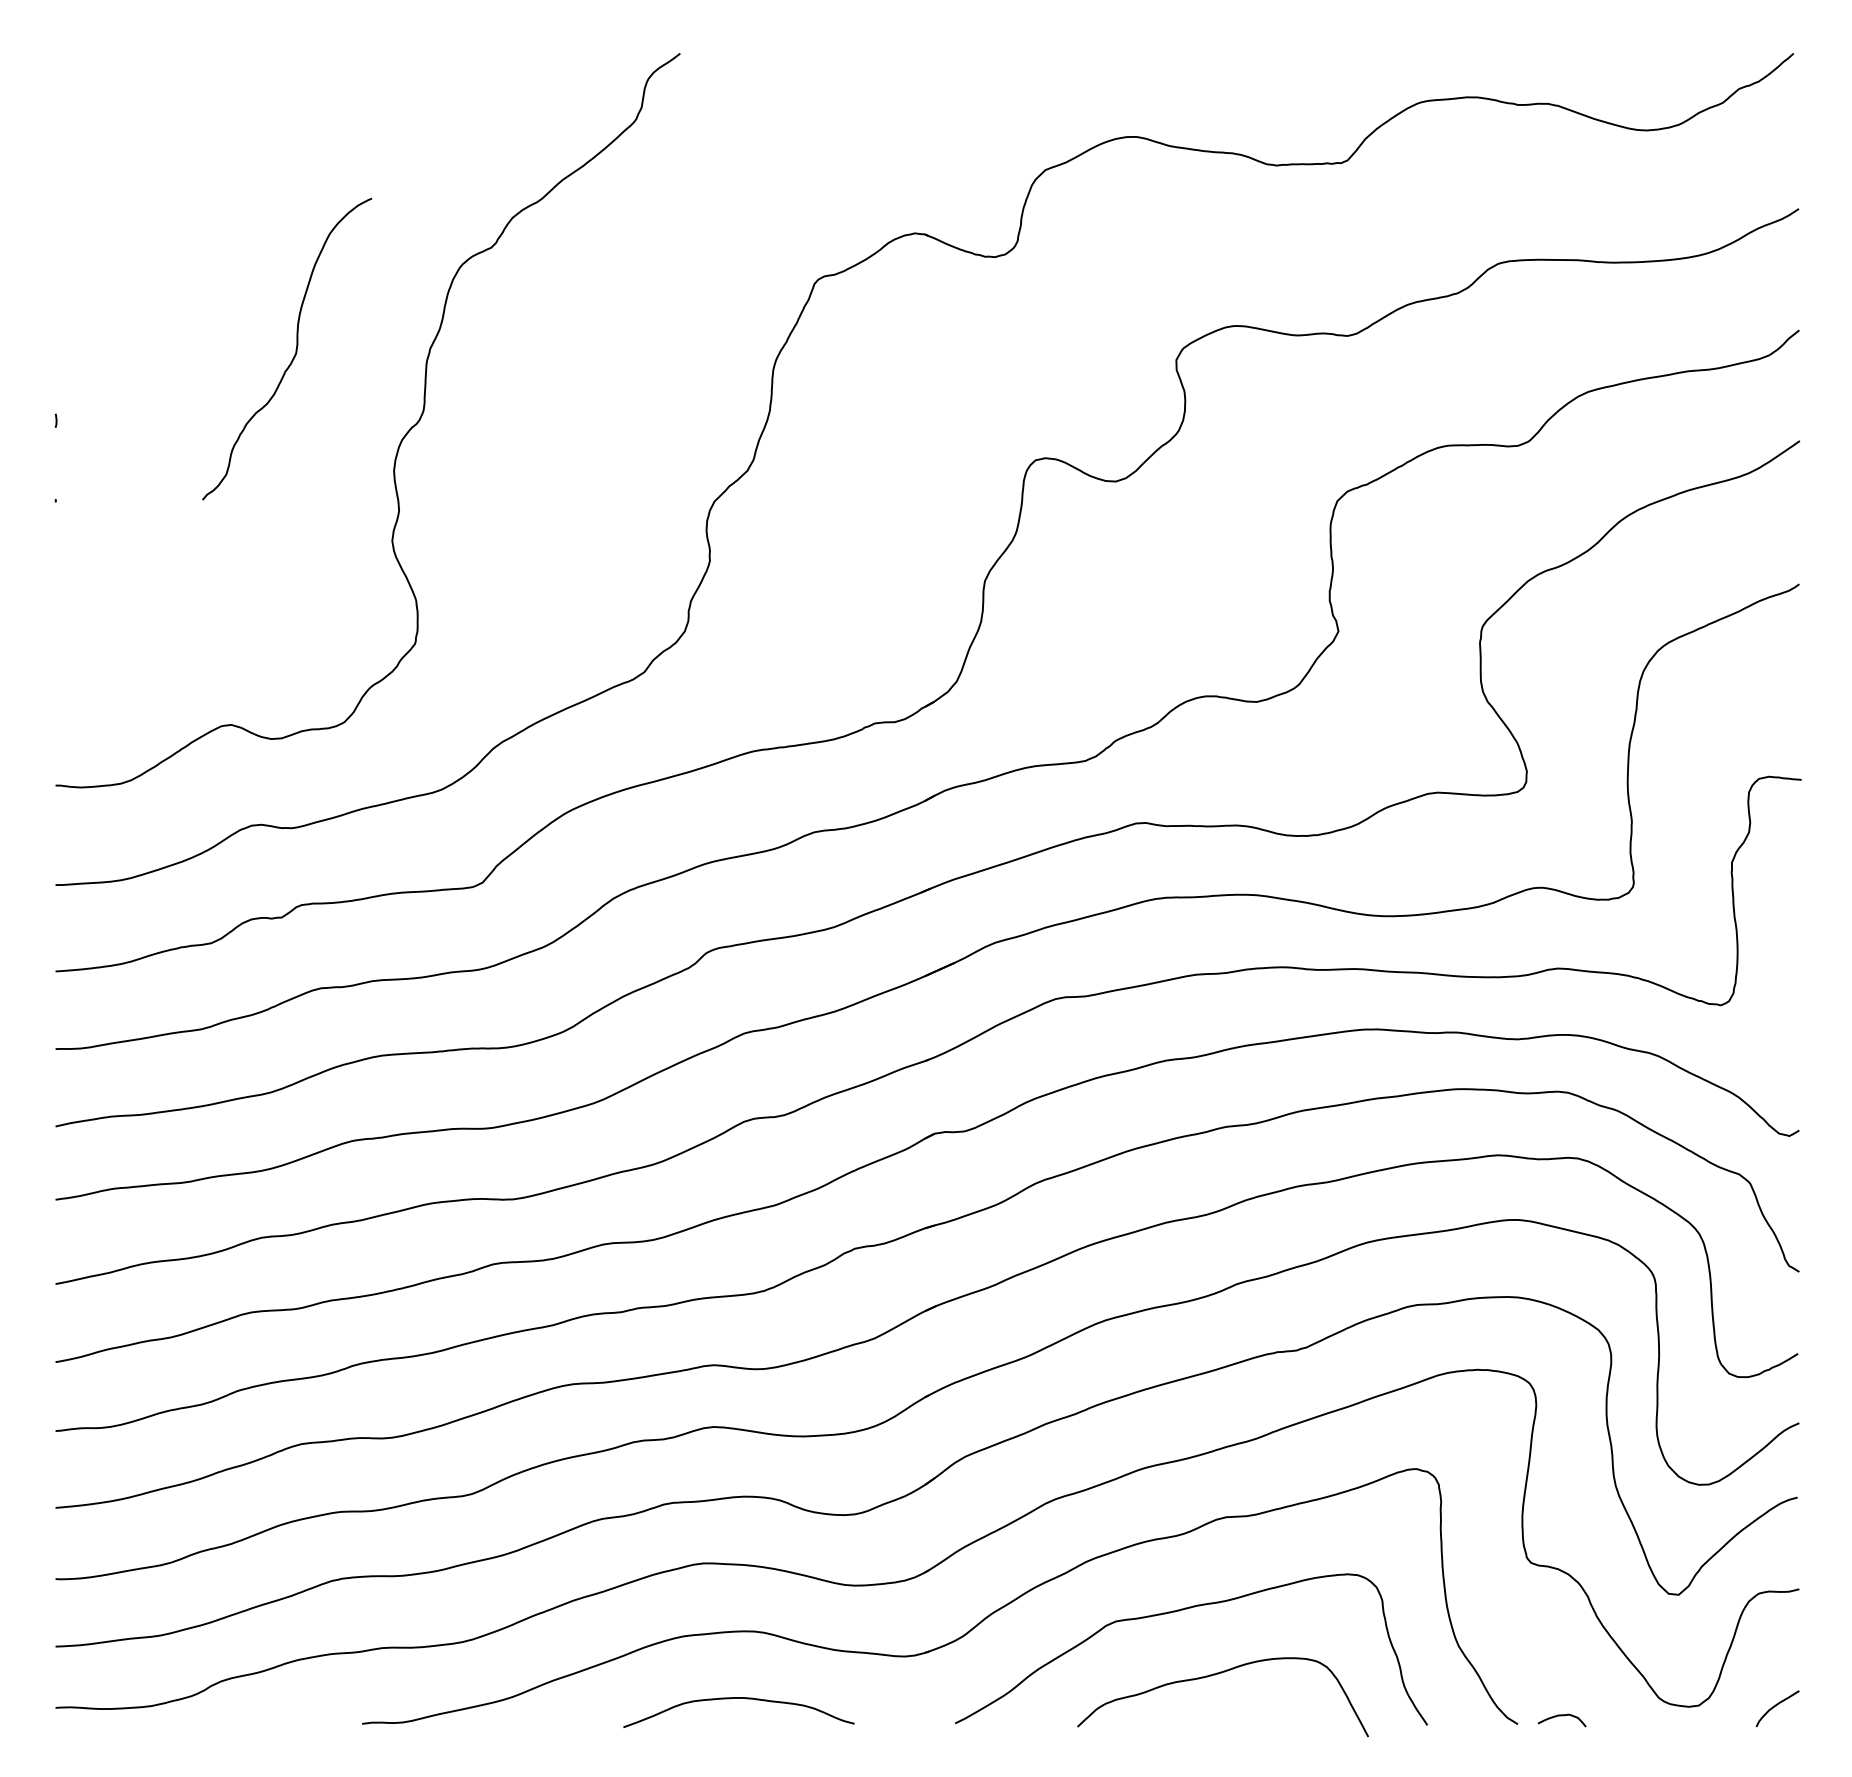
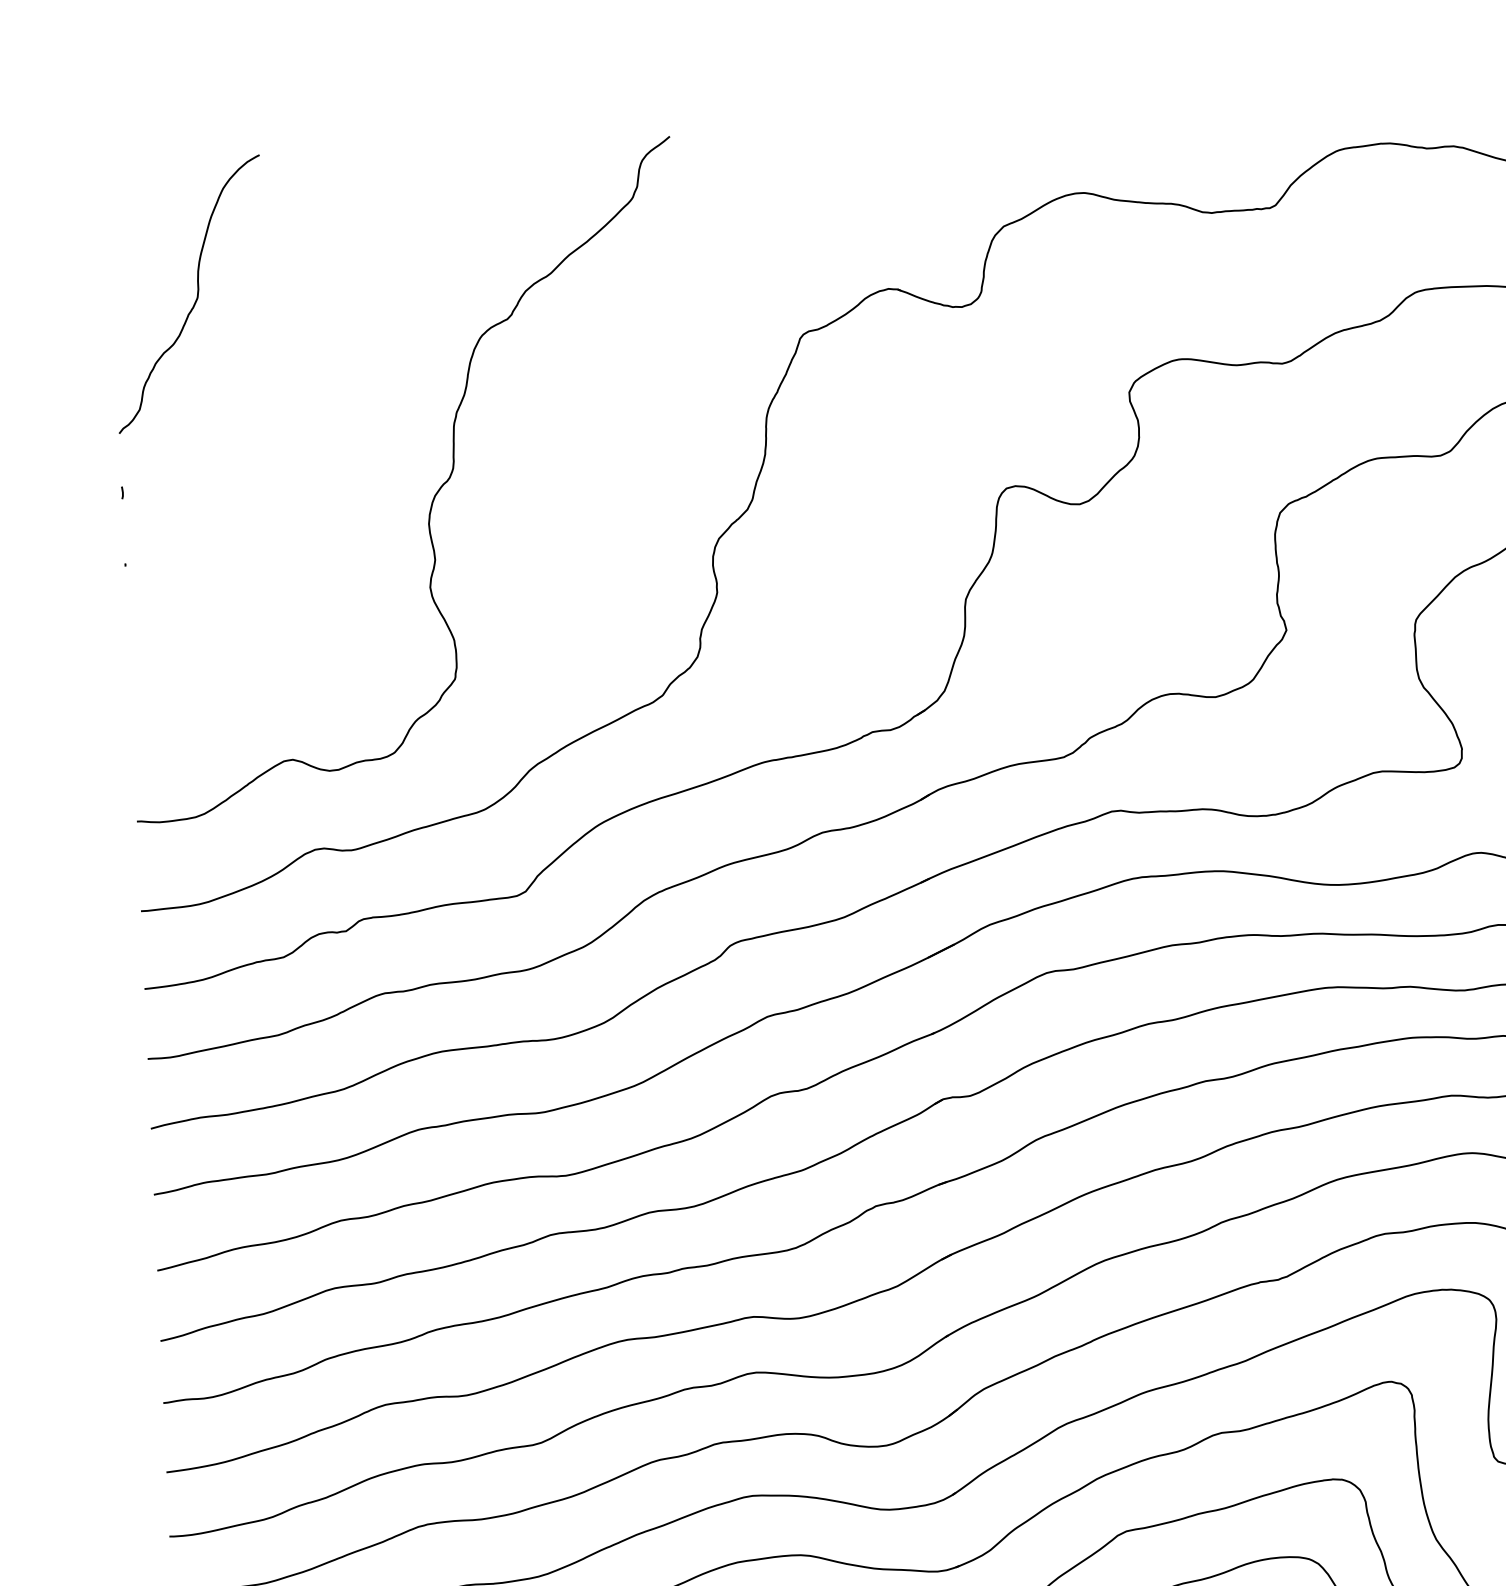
curve: (295, 349) -> (196, 294), moved

